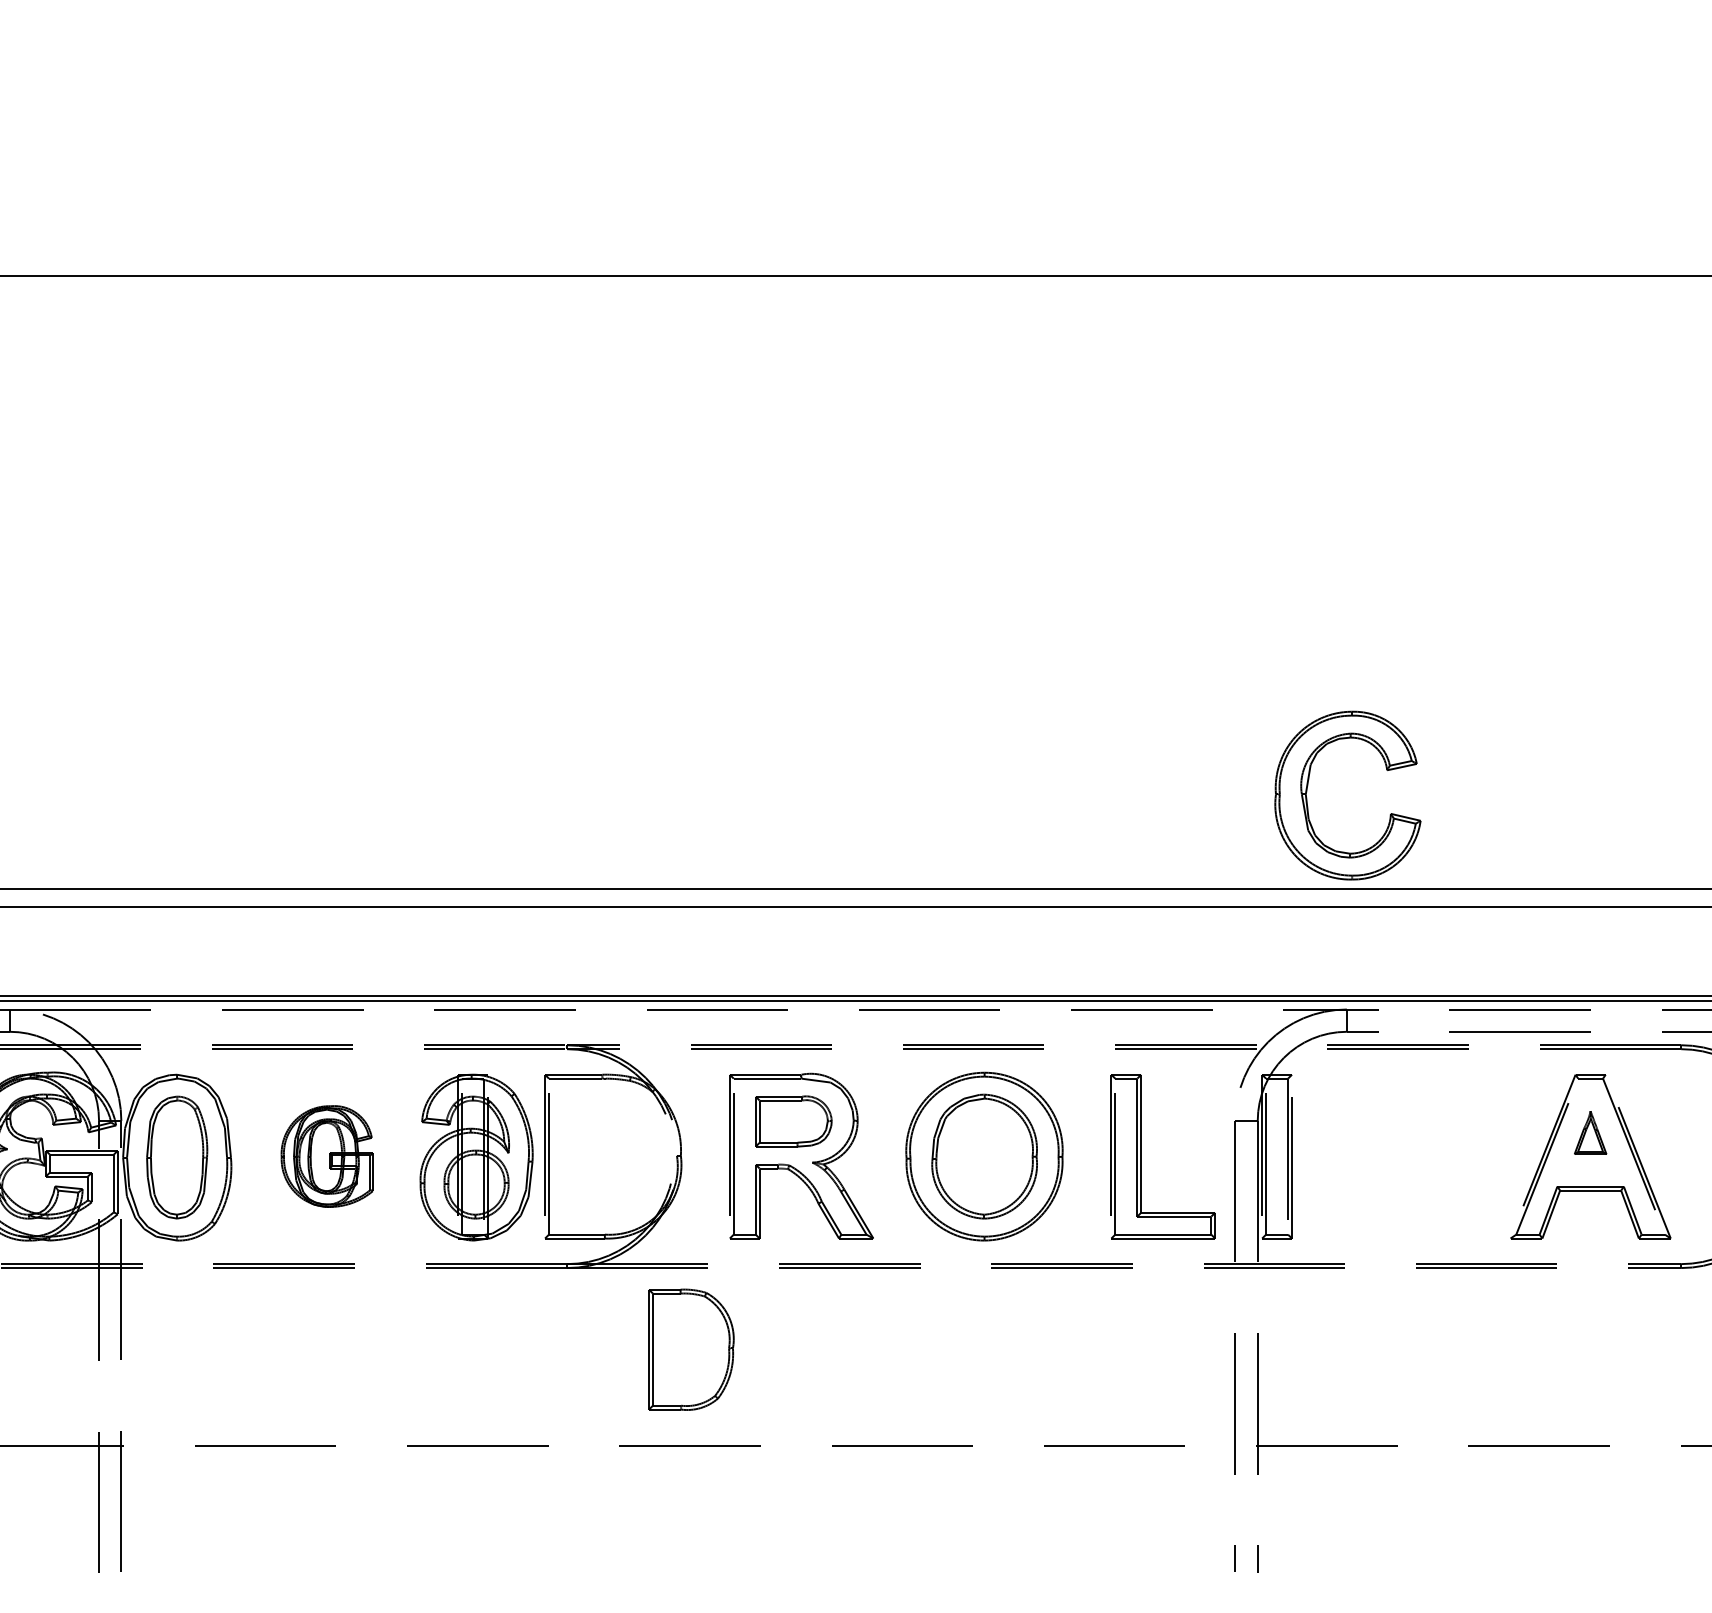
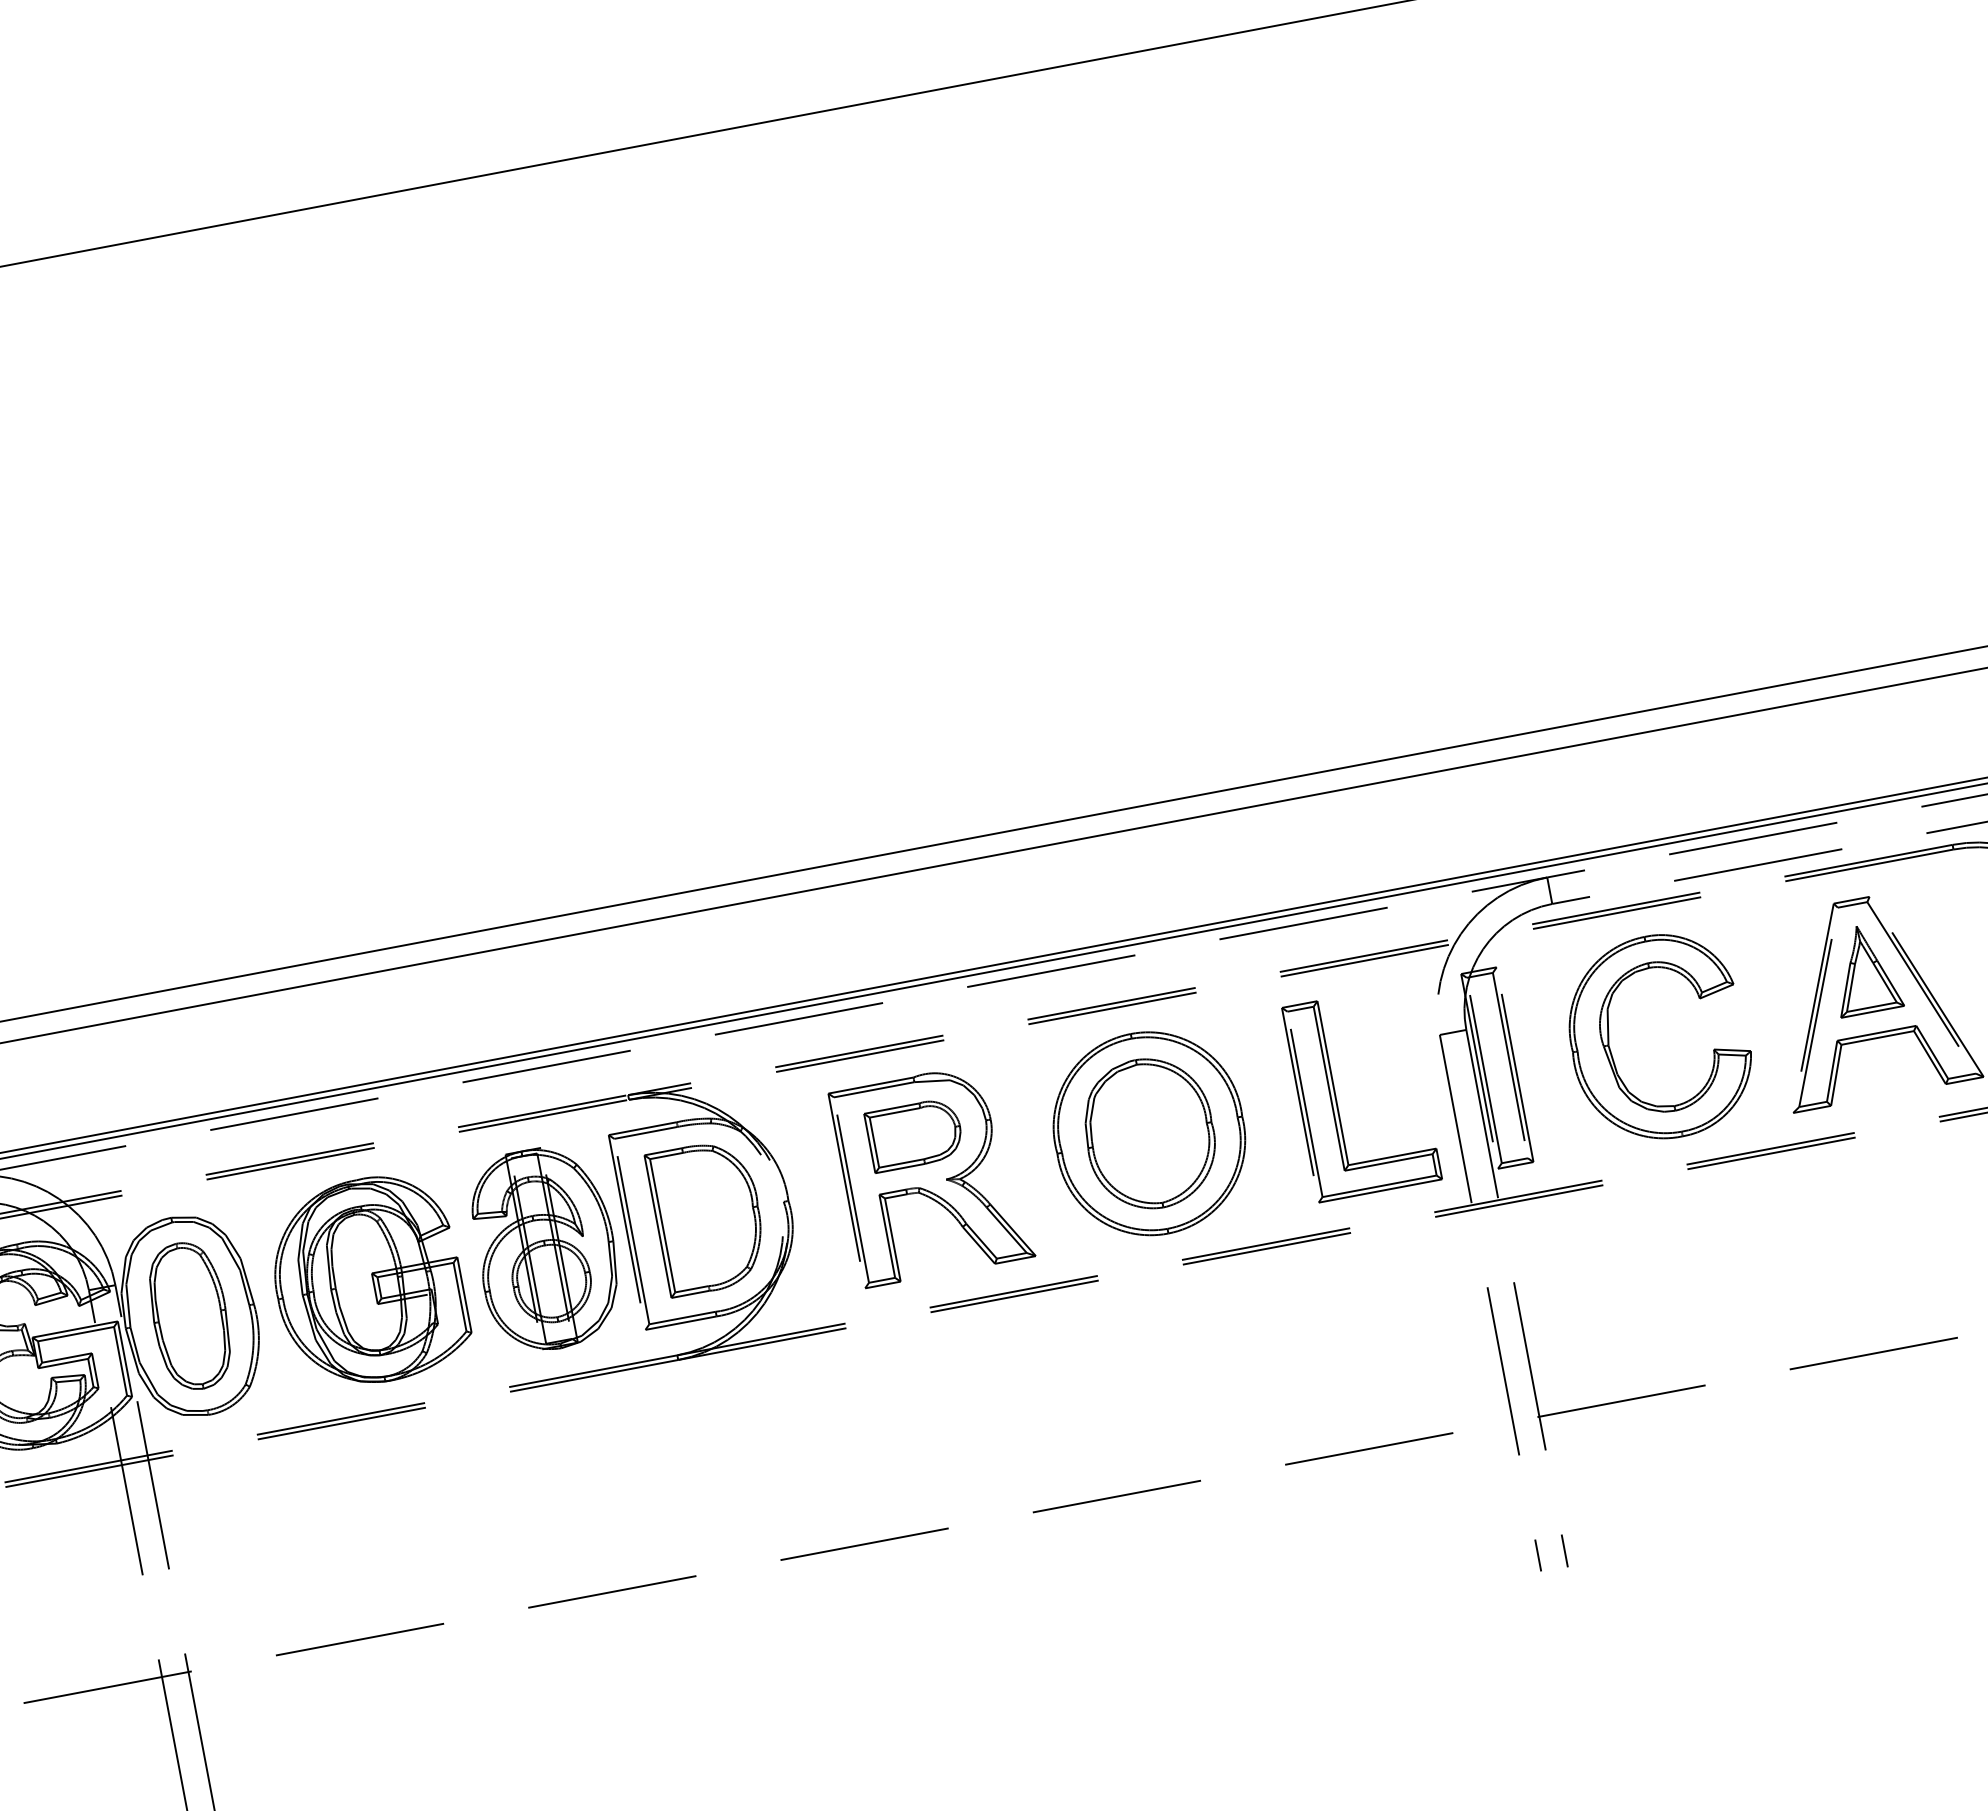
part: (1307, 797) -> (1611, 1048), moved
part: (1590, 1132) -> (1864, 968), size x1.67
part: (326, 1156) -> (367, 1281), size x1.67
part: (691, 1349) -> (708, 1216), moved

